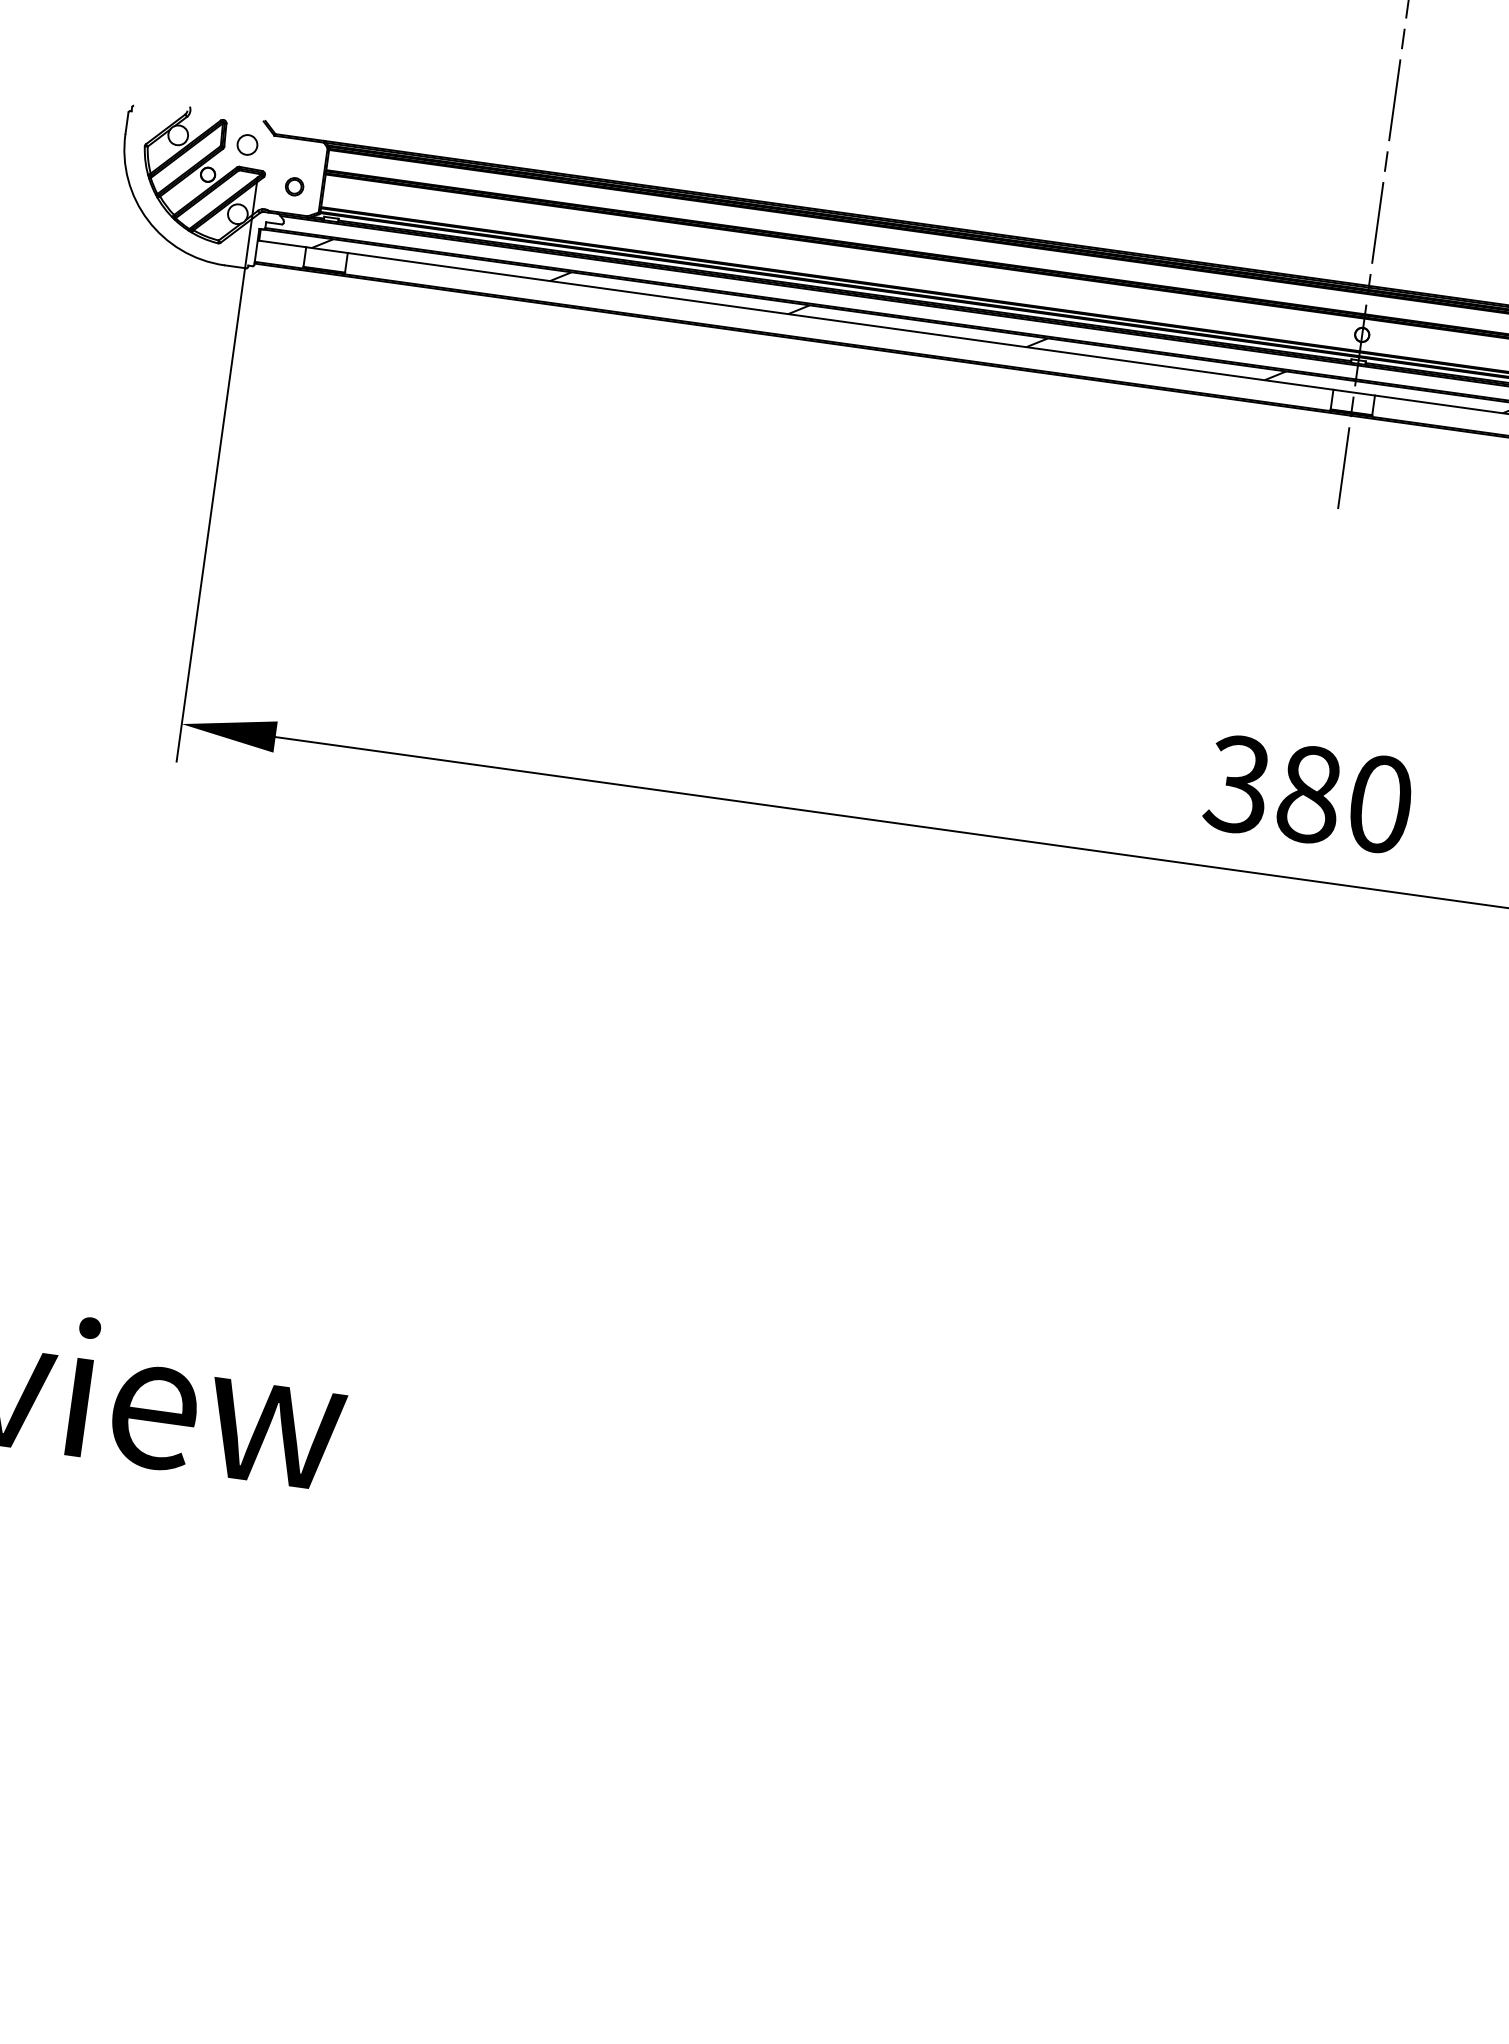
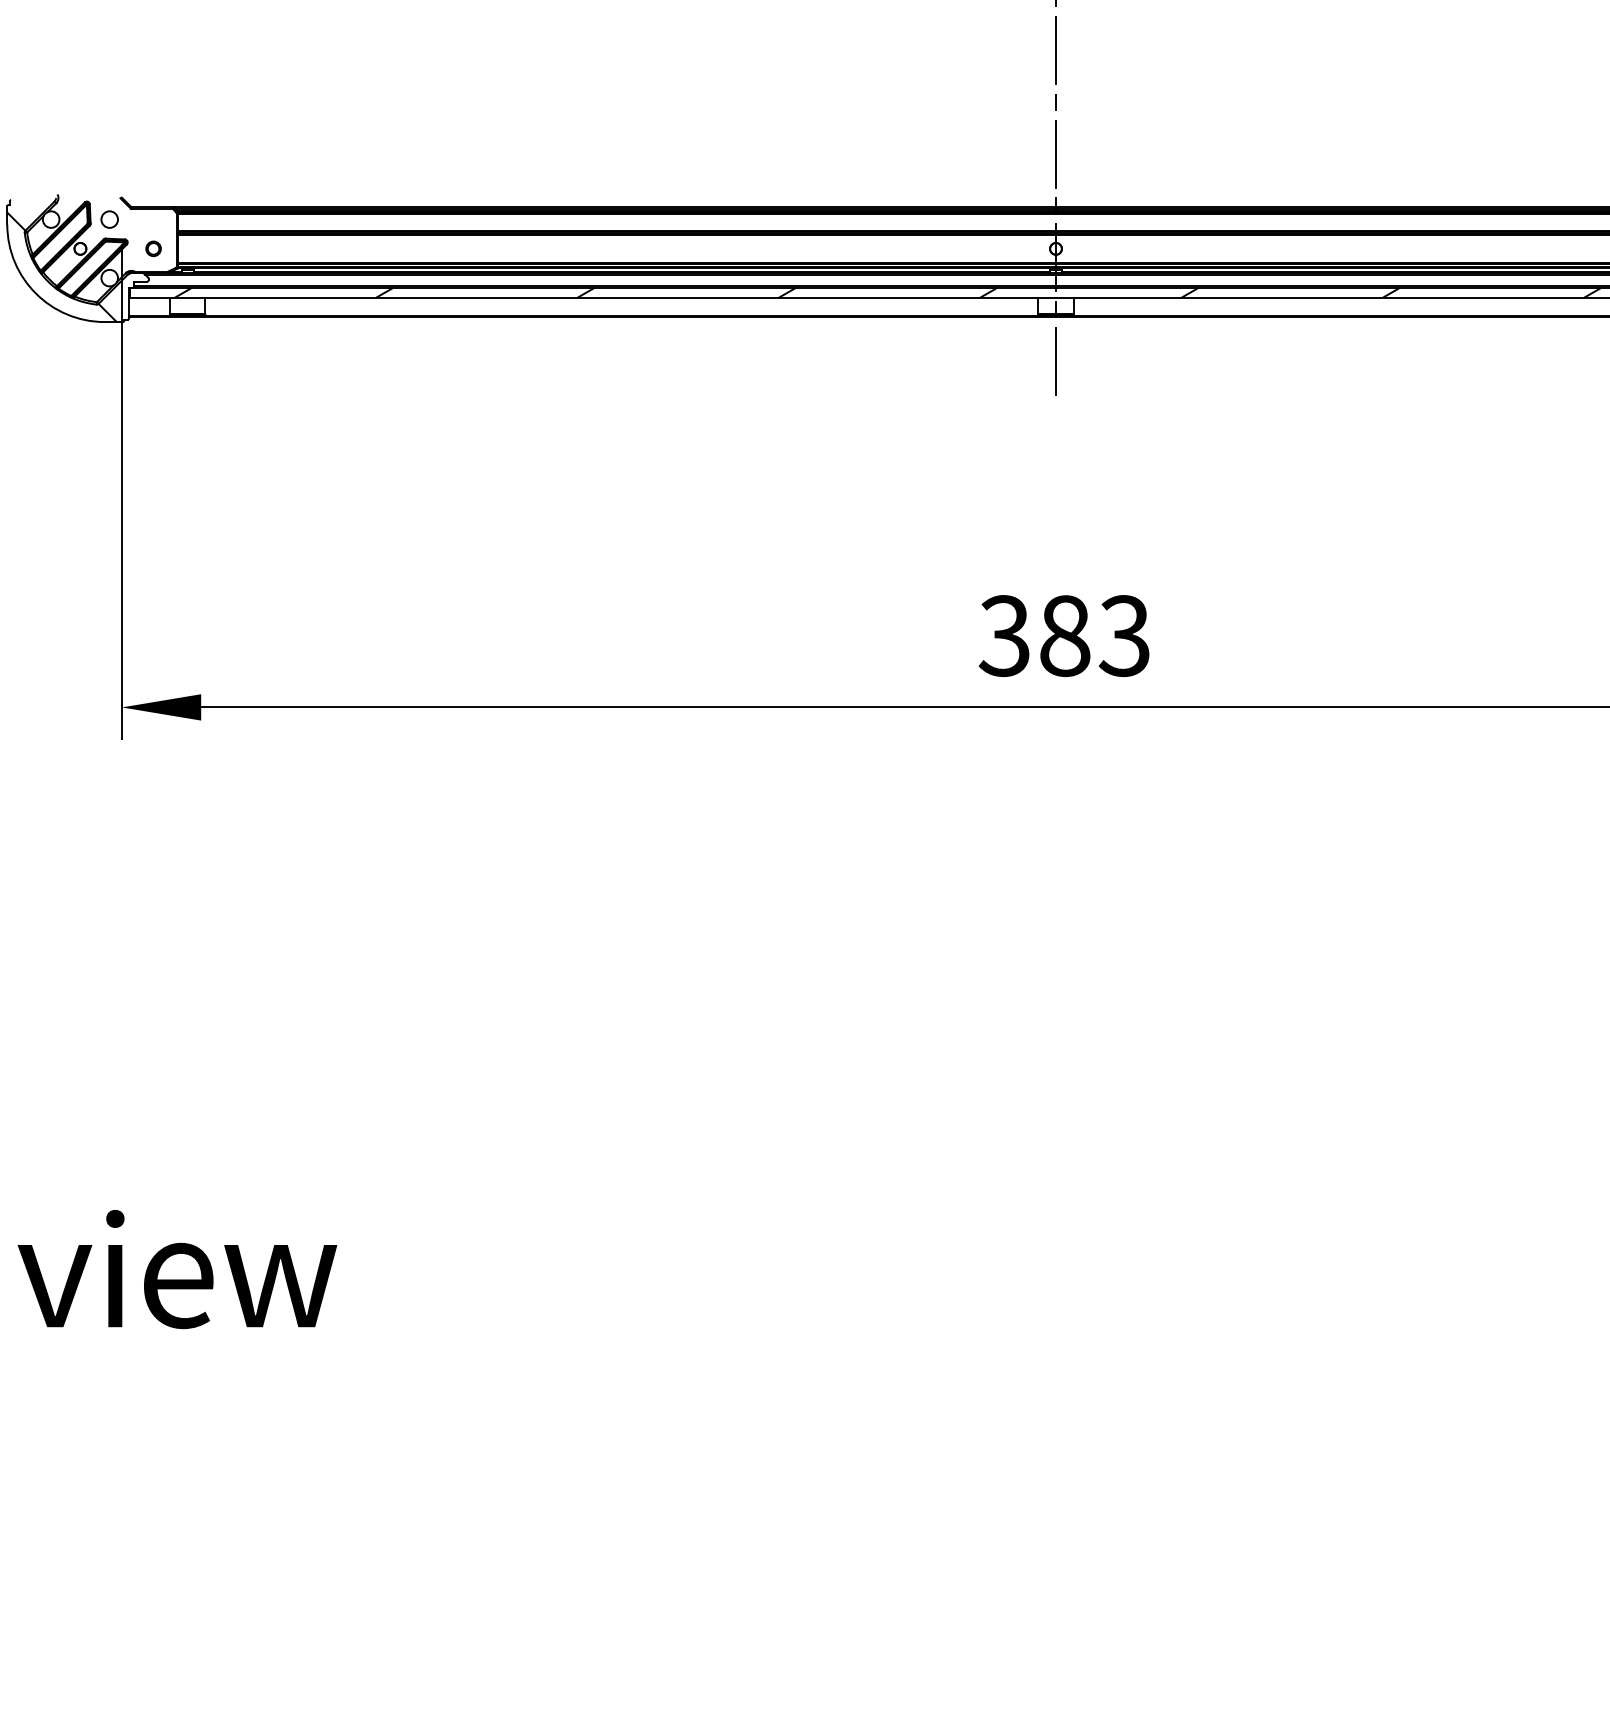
hatch: (182, 193) -> (61, 267), added
text: (1379, 803) -> (1124, 635), 380 -> 383

